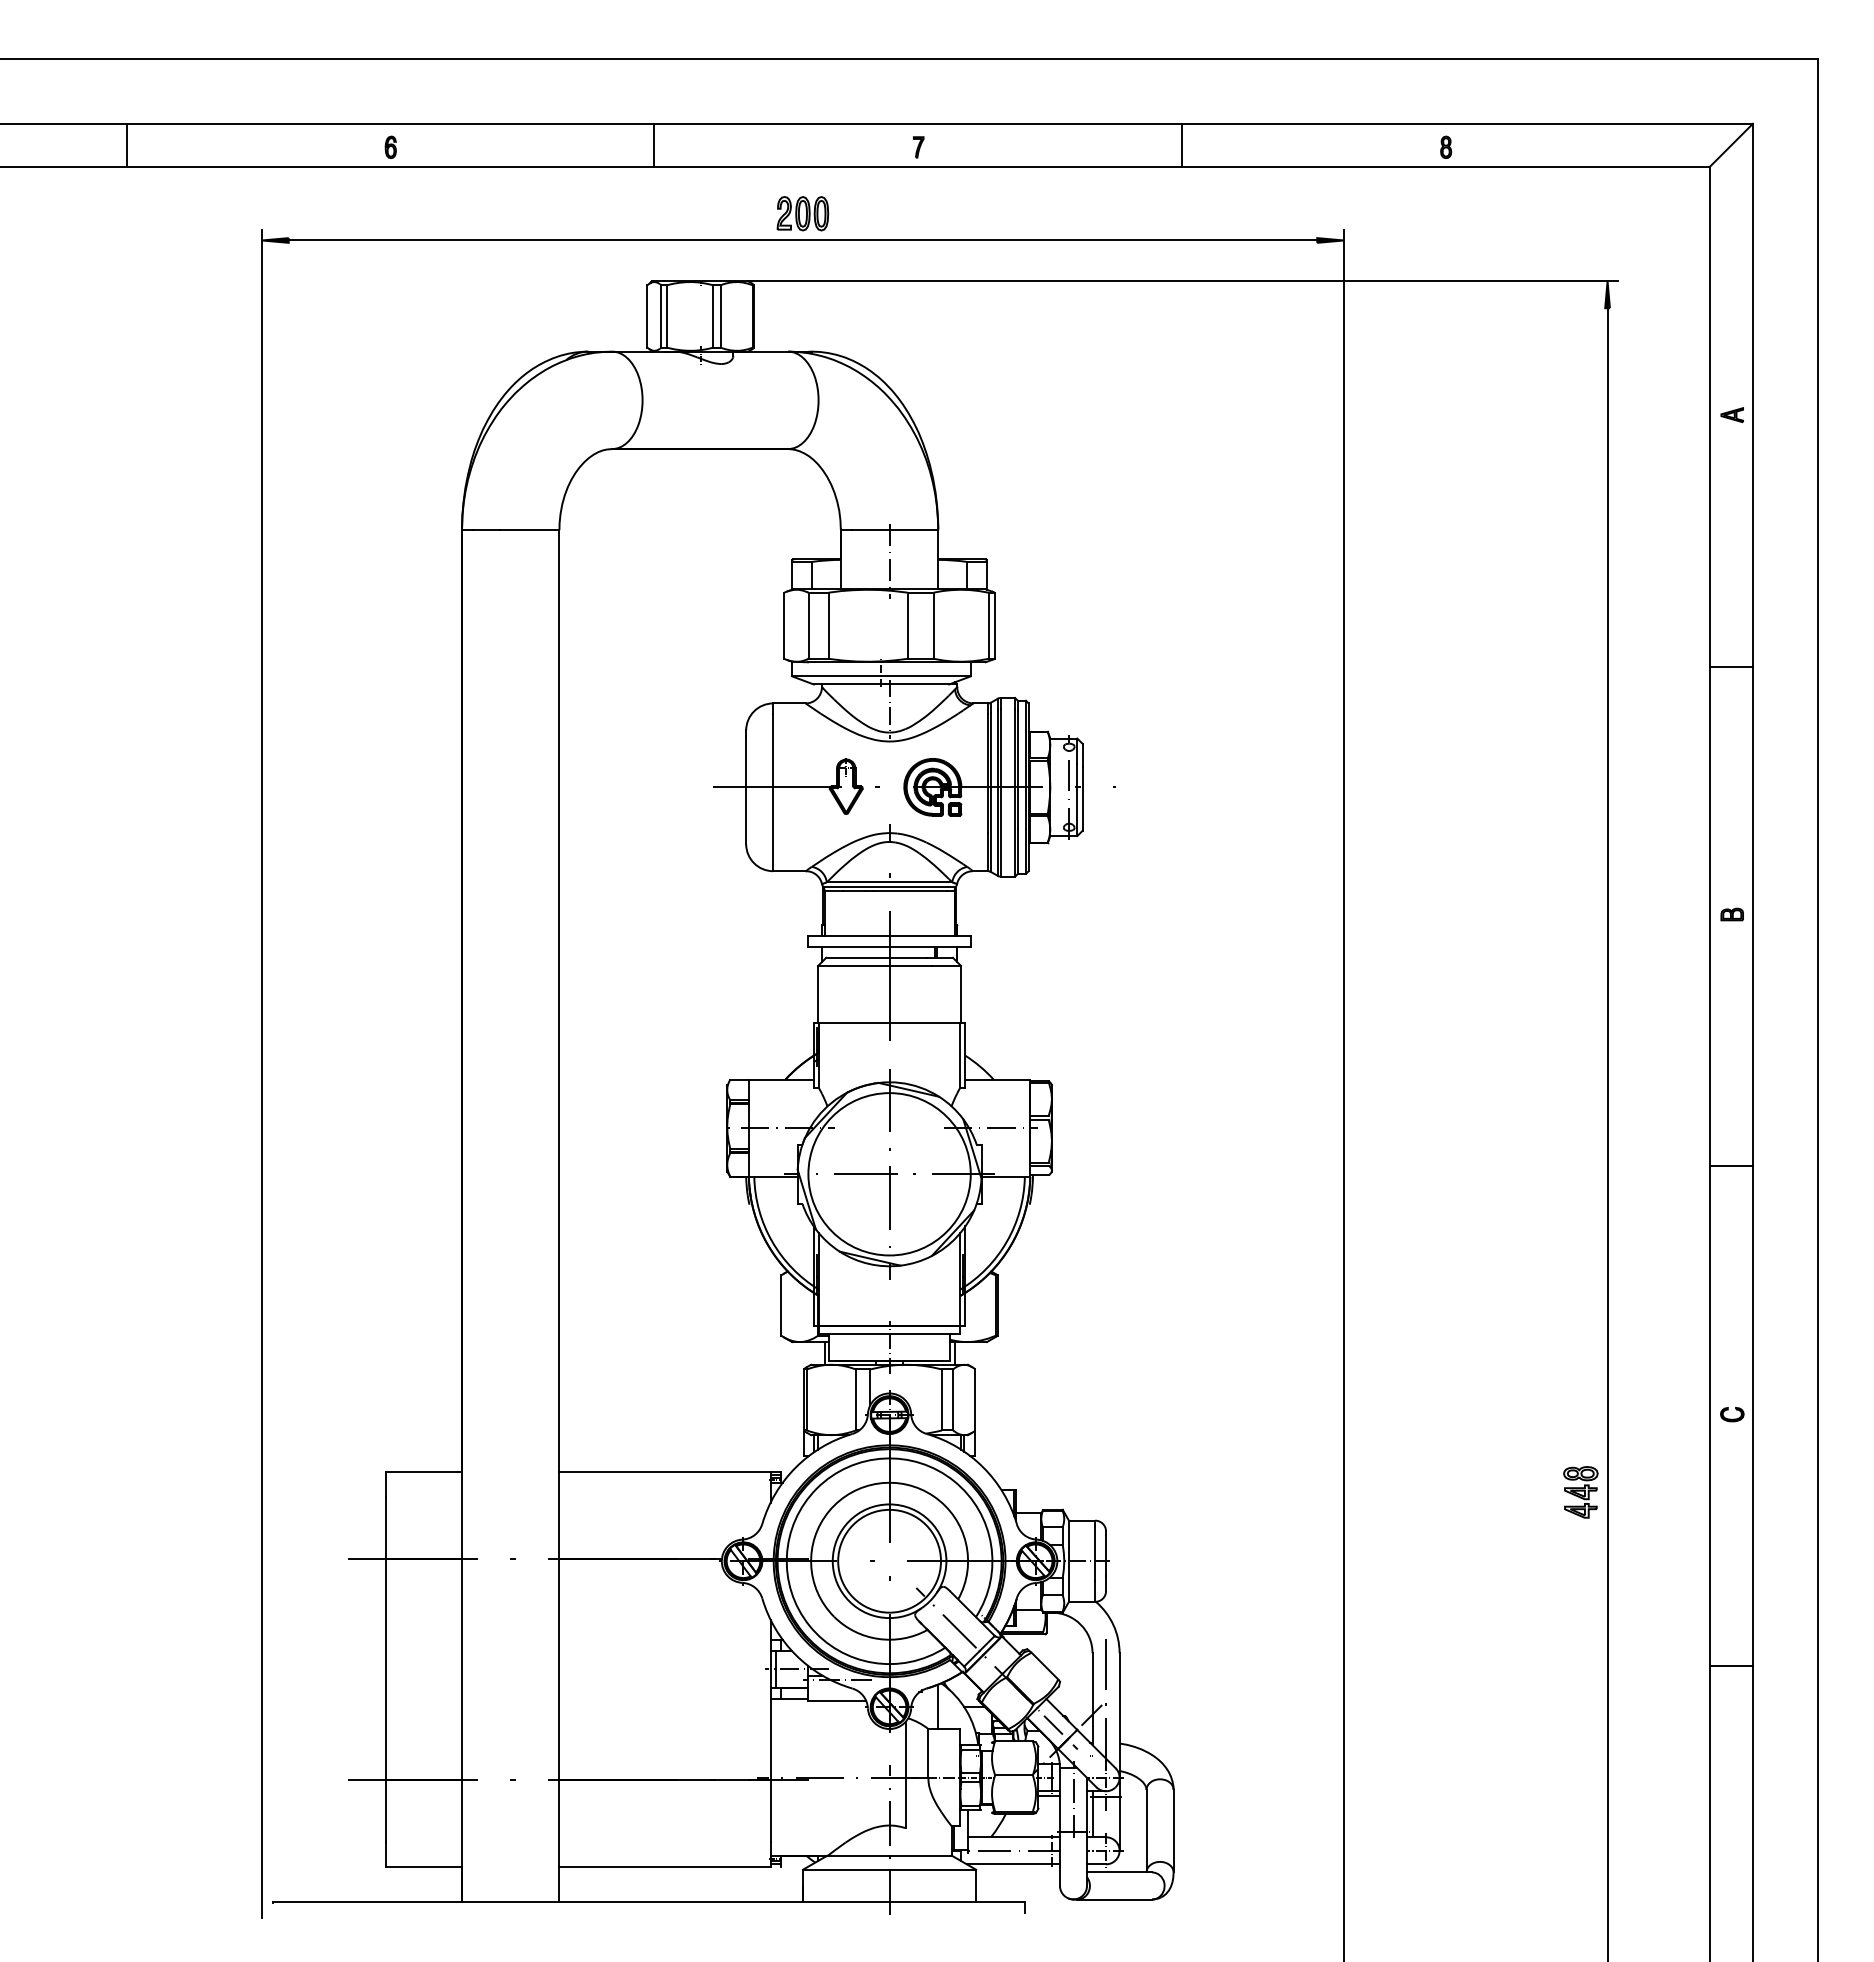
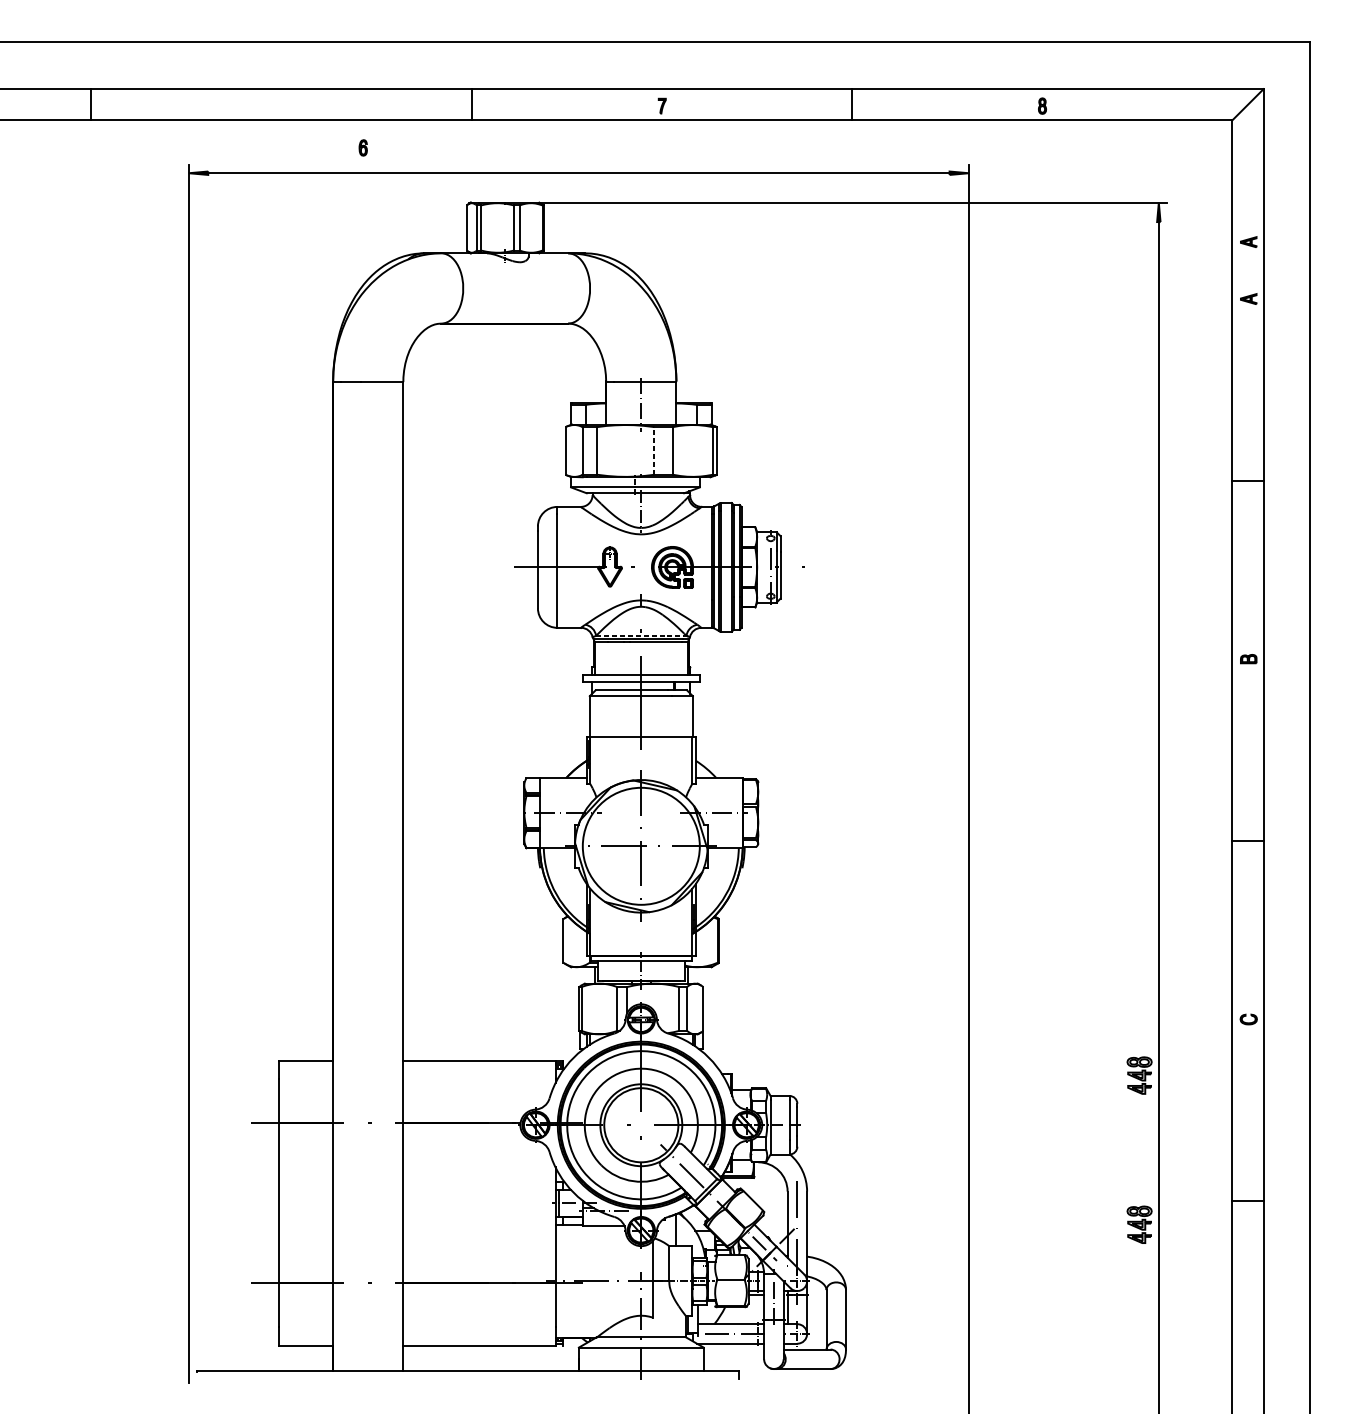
part: (390, 146) -> (363, 147), moved
part: (802, 213) -> (578, 153), removed
part: (1731, 336) -> (1248, 242), added
line: (907, 625) -> (654, 450), solid -> dashed
line: (888, 882) -> (640, 636), solid -> dashed
part: (1580, 1699) -> (1139, 1224), added

